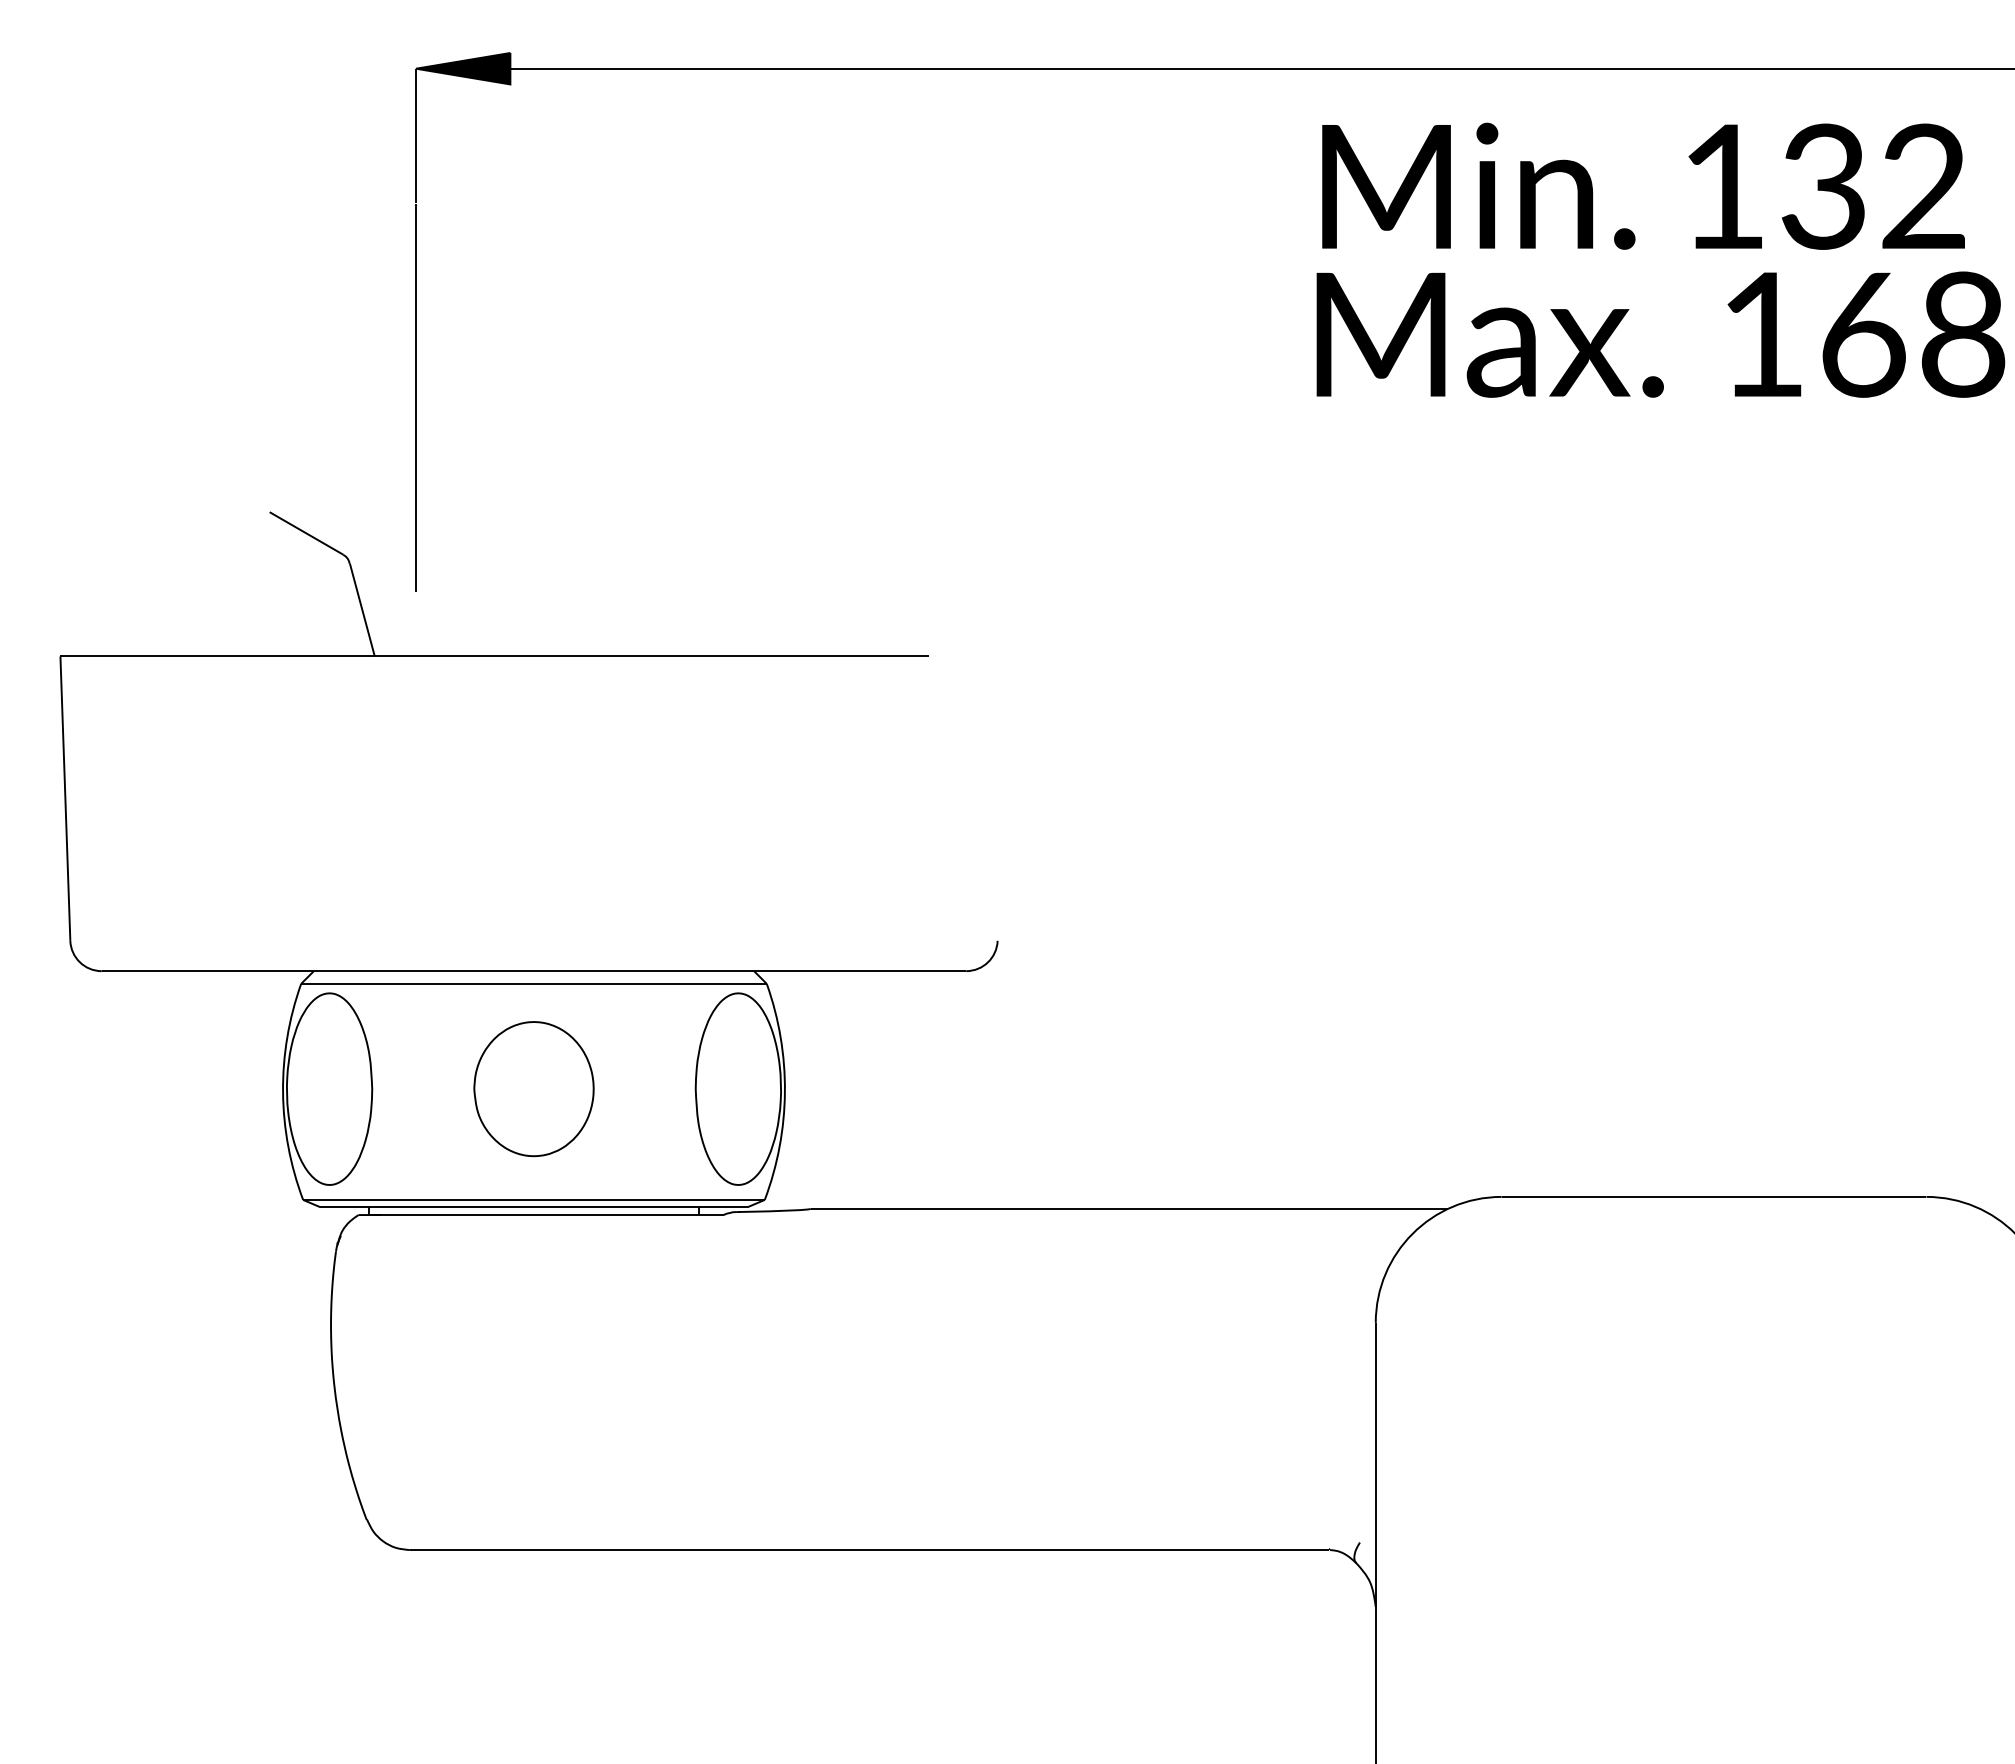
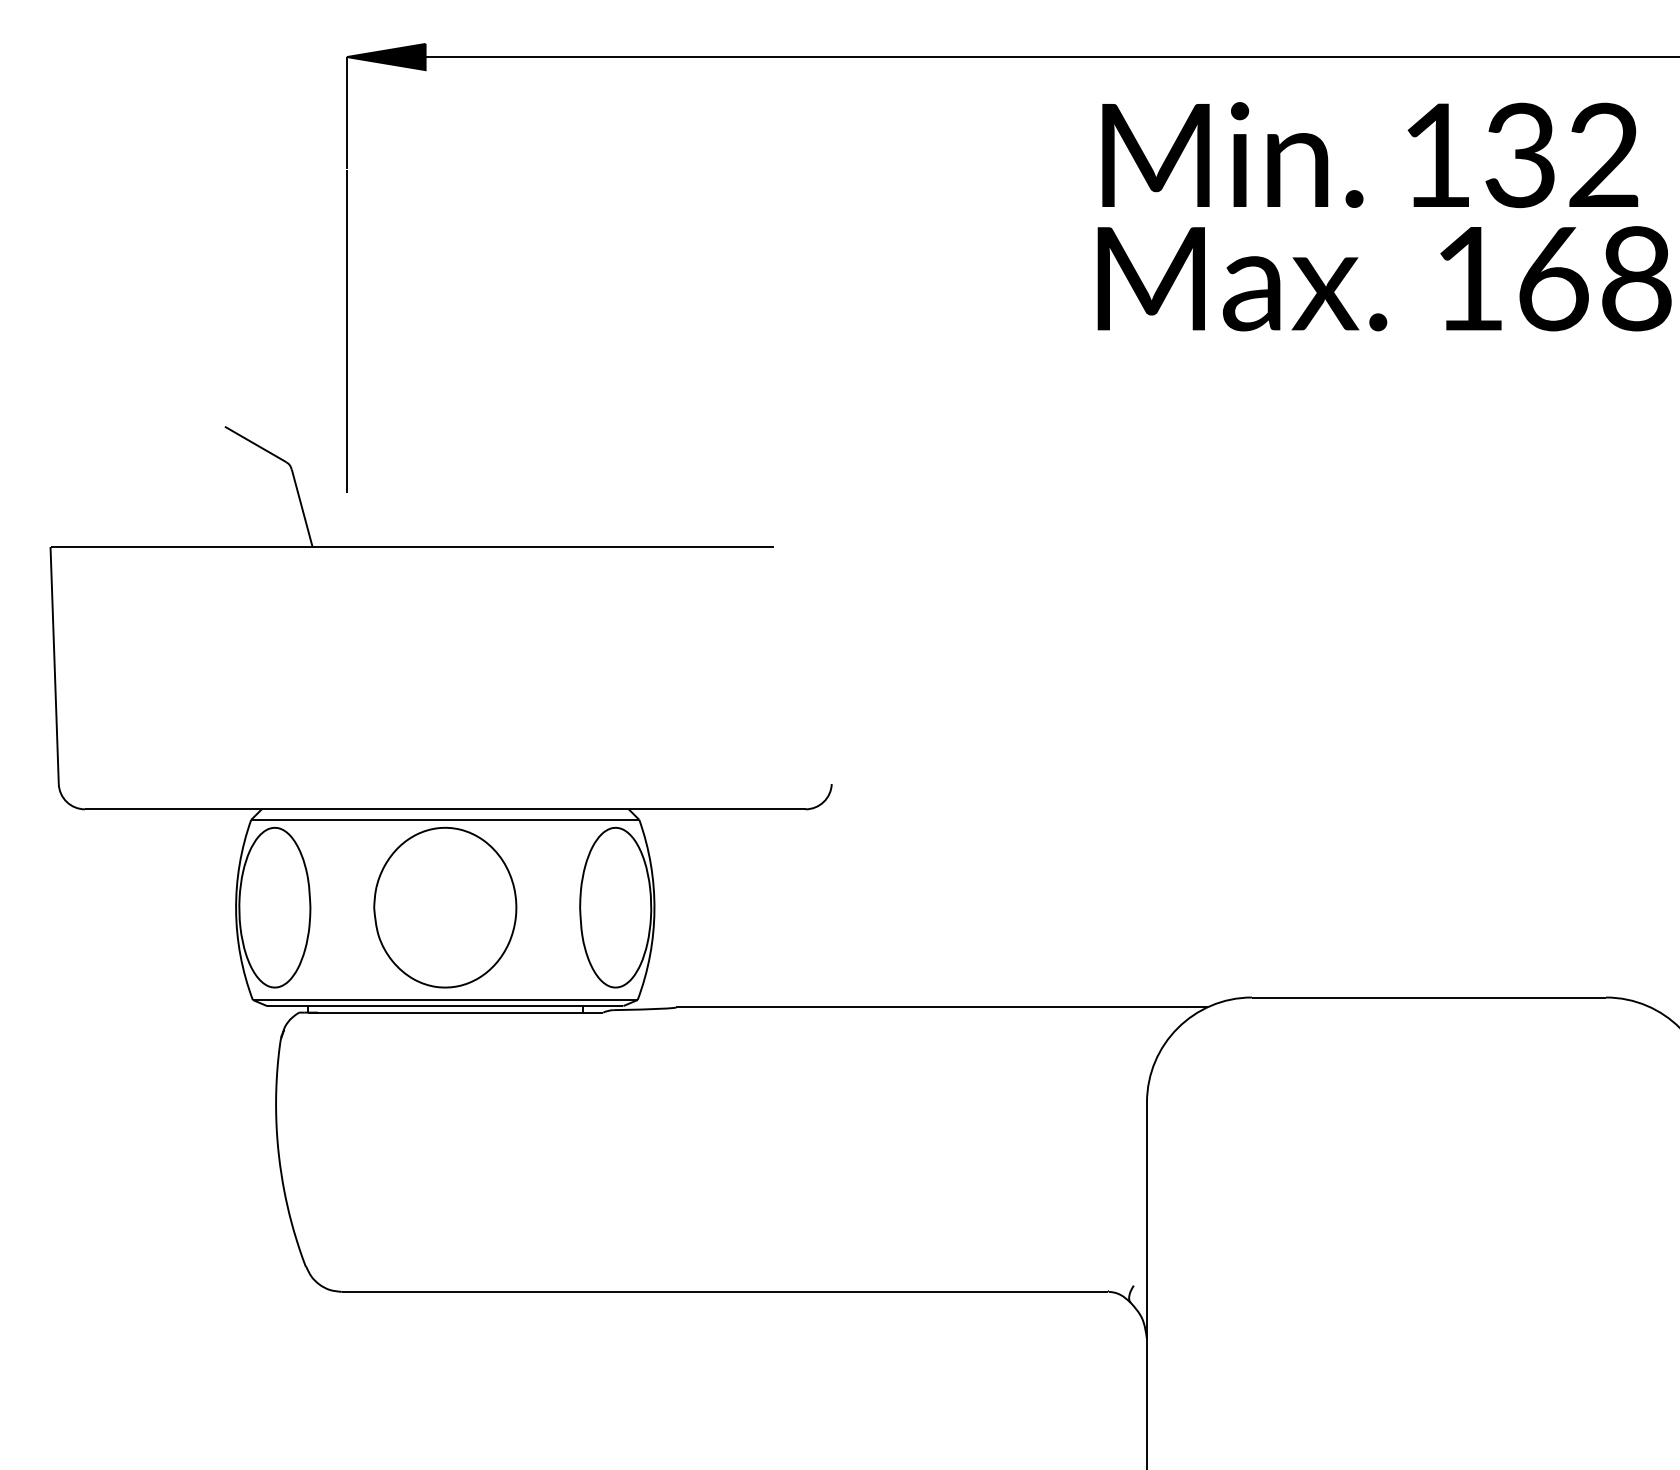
part: (533, 1088) -> (444, 907), size x1.43

